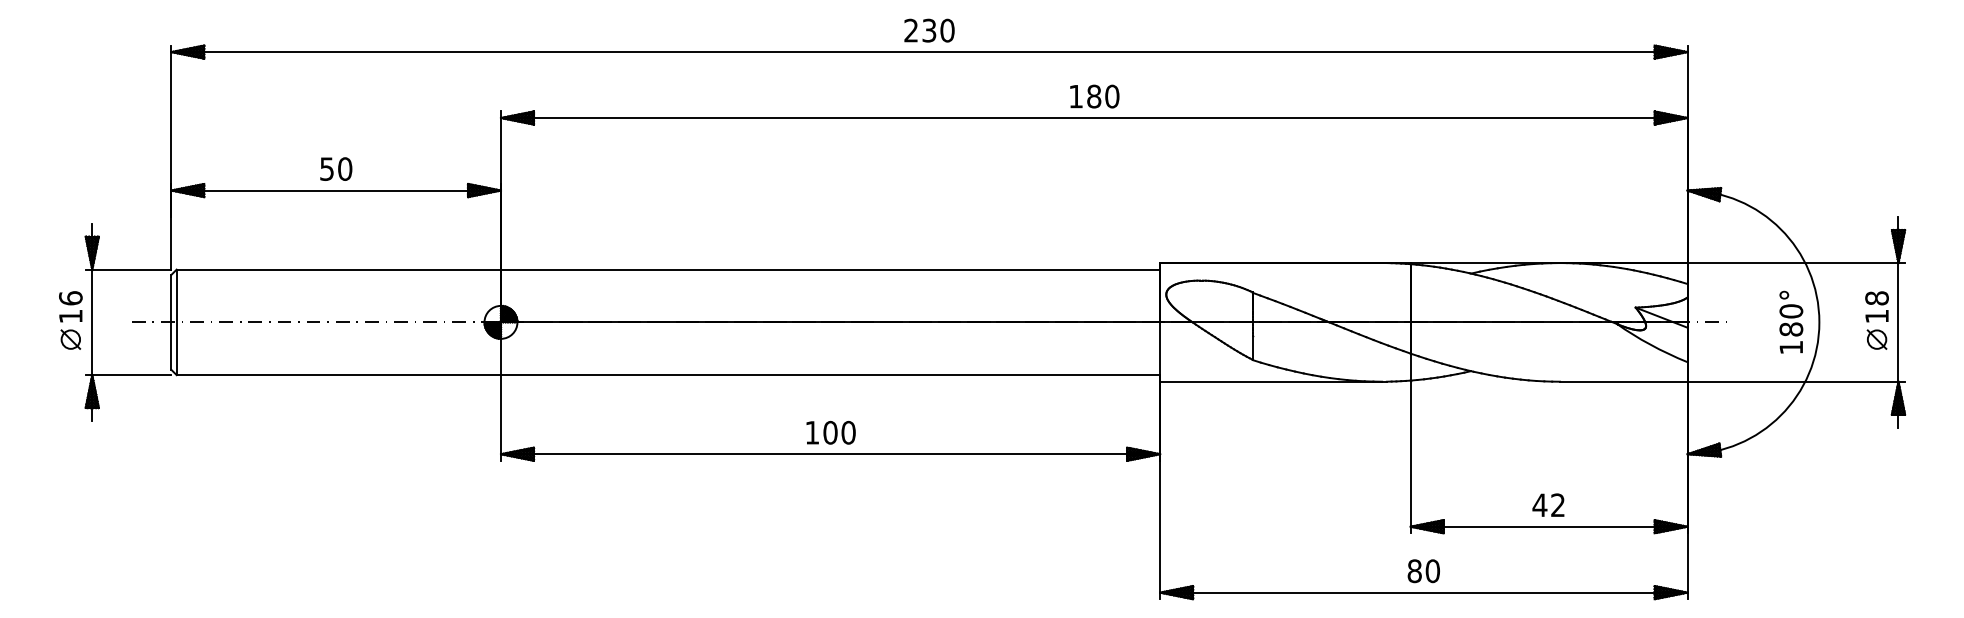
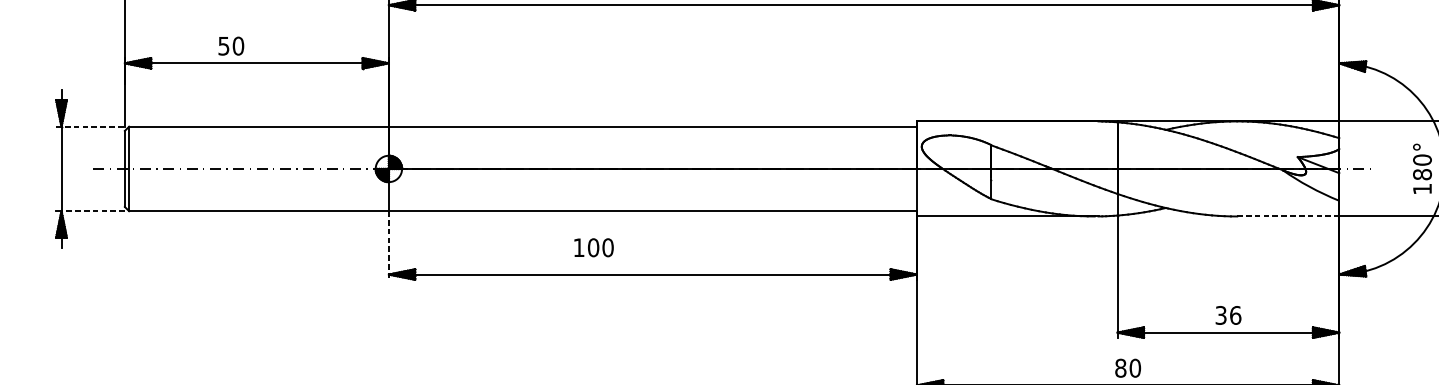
text: (336, 168) -> (231, 45), moved
line: (128, 269) -> (90, 126), solid -> dashed
part: (70, 320) -> (44, 167), removed
line: (131, 375) -> (92, 211), solid -> dashed
line: (1623, 381) -> (1288, 216), solid -> dashed
line: (500, 417) -> (388, 245), solid -> dashed
text: (830, 432) -> (593, 247), moved
text: (1548, 505) -> (1227, 315), 42 -> 36

